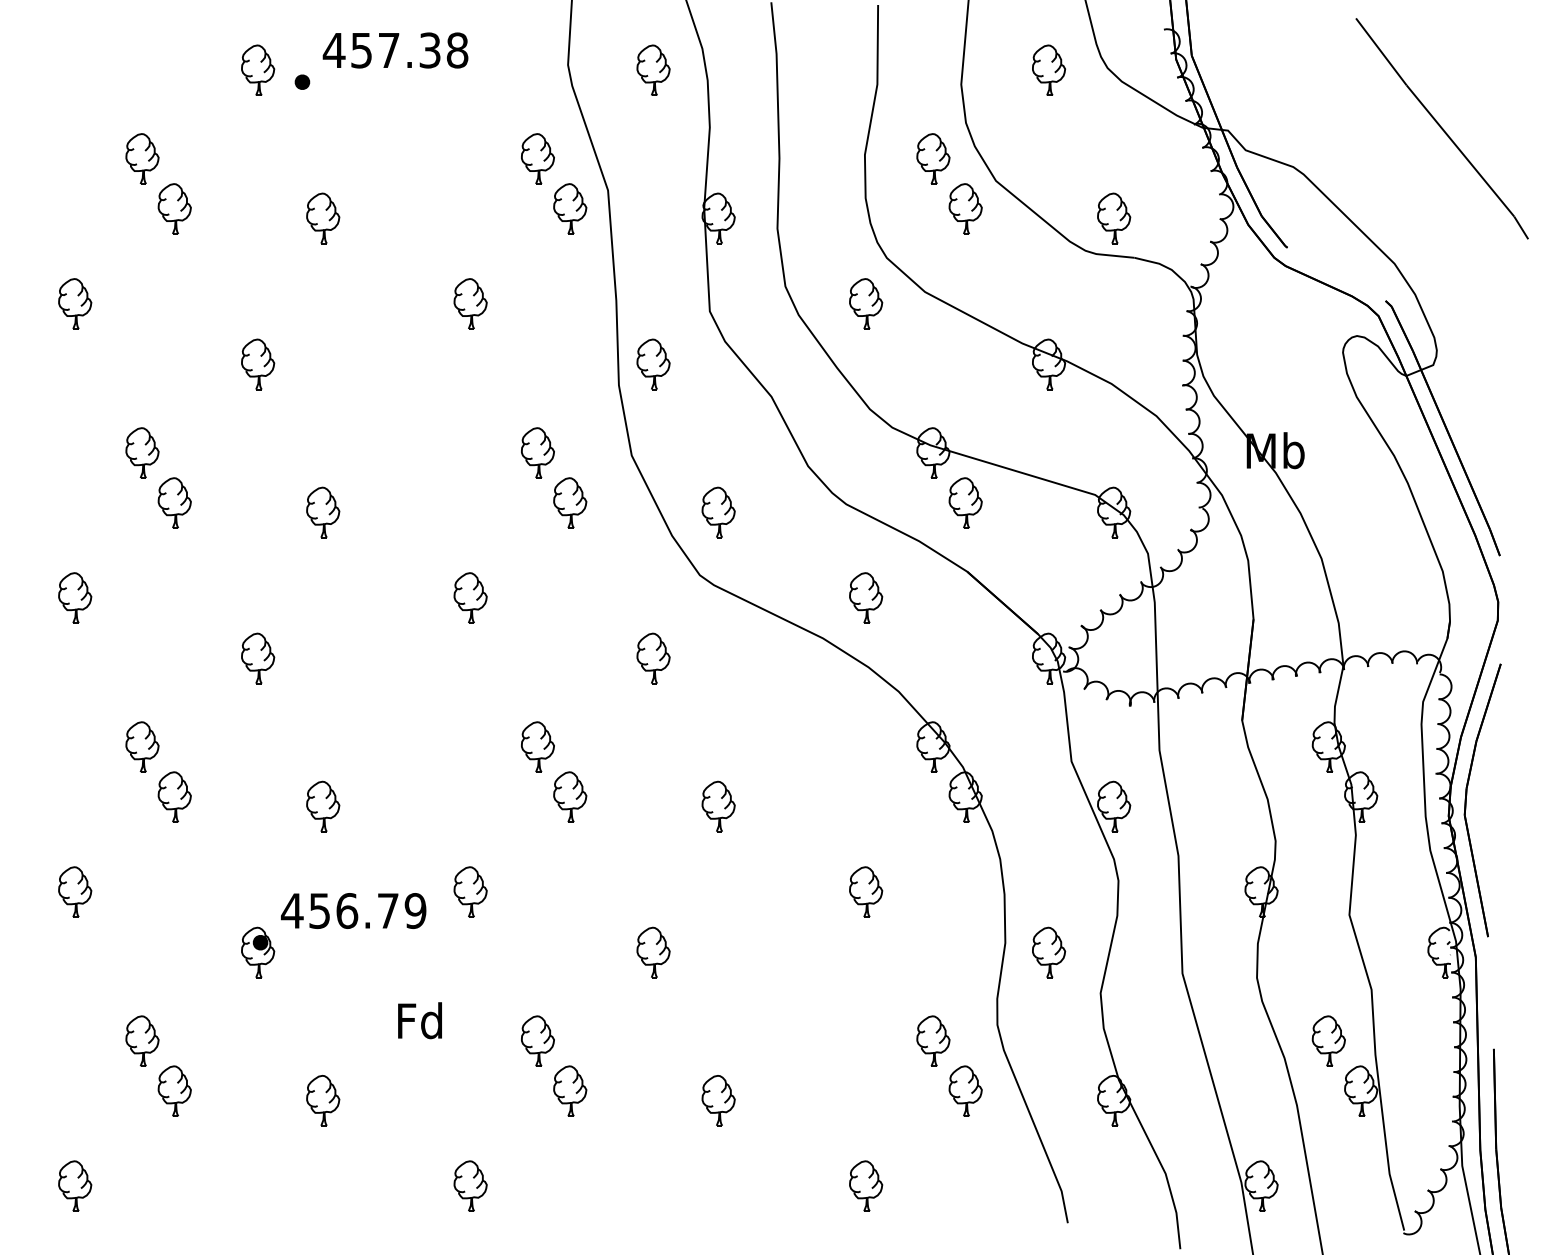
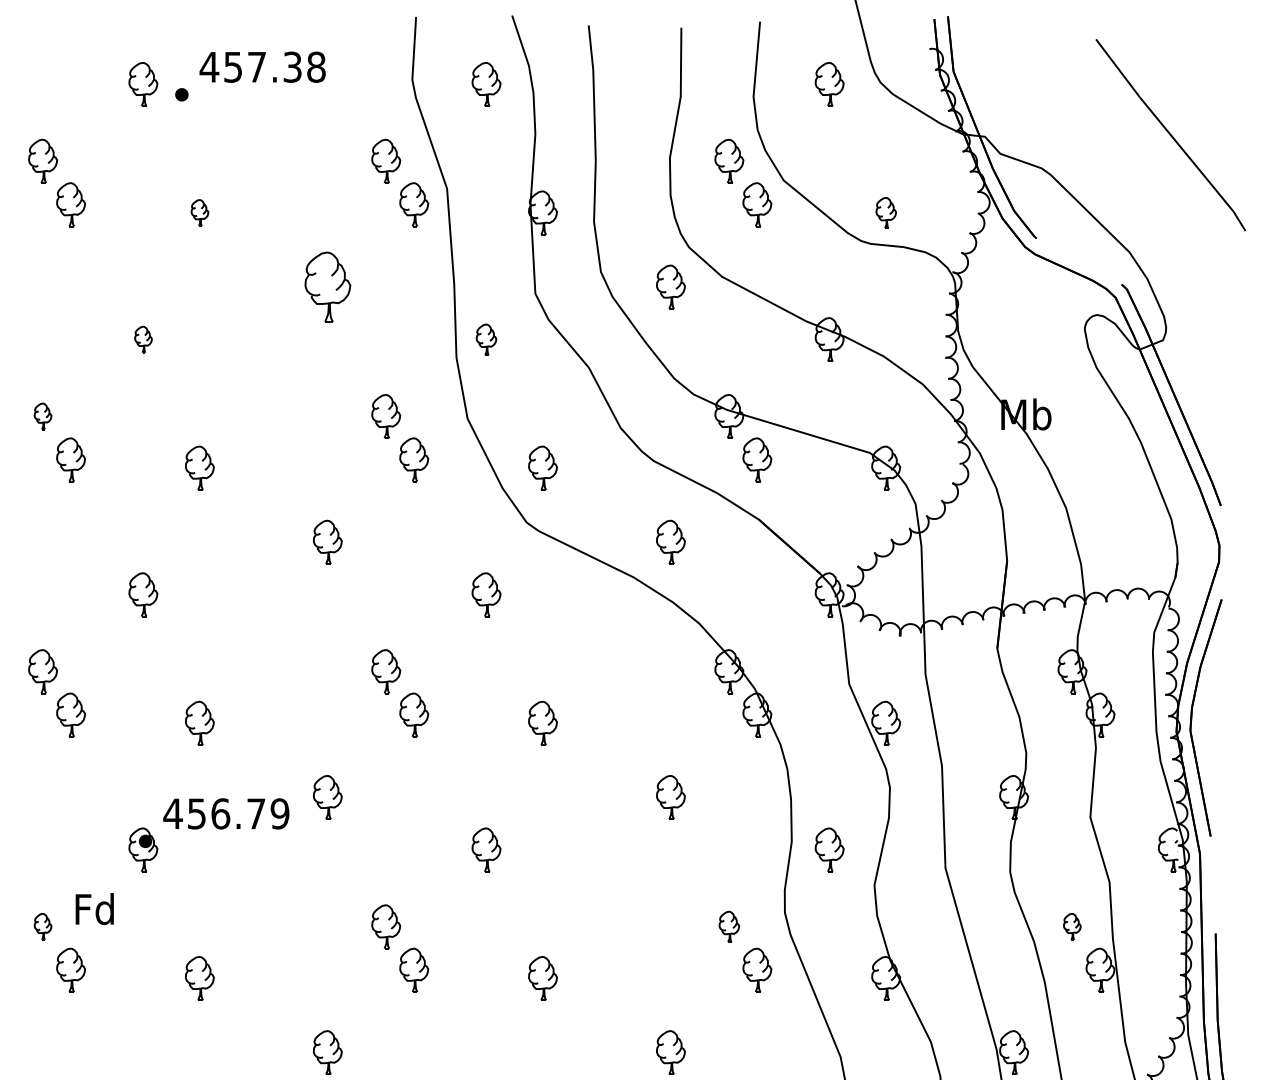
part: (323, 218) -> (200, 213), size x0.6
part: (1114, 218) -> (886, 213), size x0.7
part: (470, 303) -> (327, 286), size x1.6
part: (258, 364) -> (143, 339), size x0.6
part: (653, 364) -> (486, 339), size x0.7
part: (142, 452) -> (43, 416), size x0.6
text: (419, 1020) -> (94, 908), moved
part: (142, 1040) -> (43, 926), size x0.6
part: (933, 1040) -> (729, 926), size x0.7
part: (1328, 1040) -> (1072, 926), size x0.6

